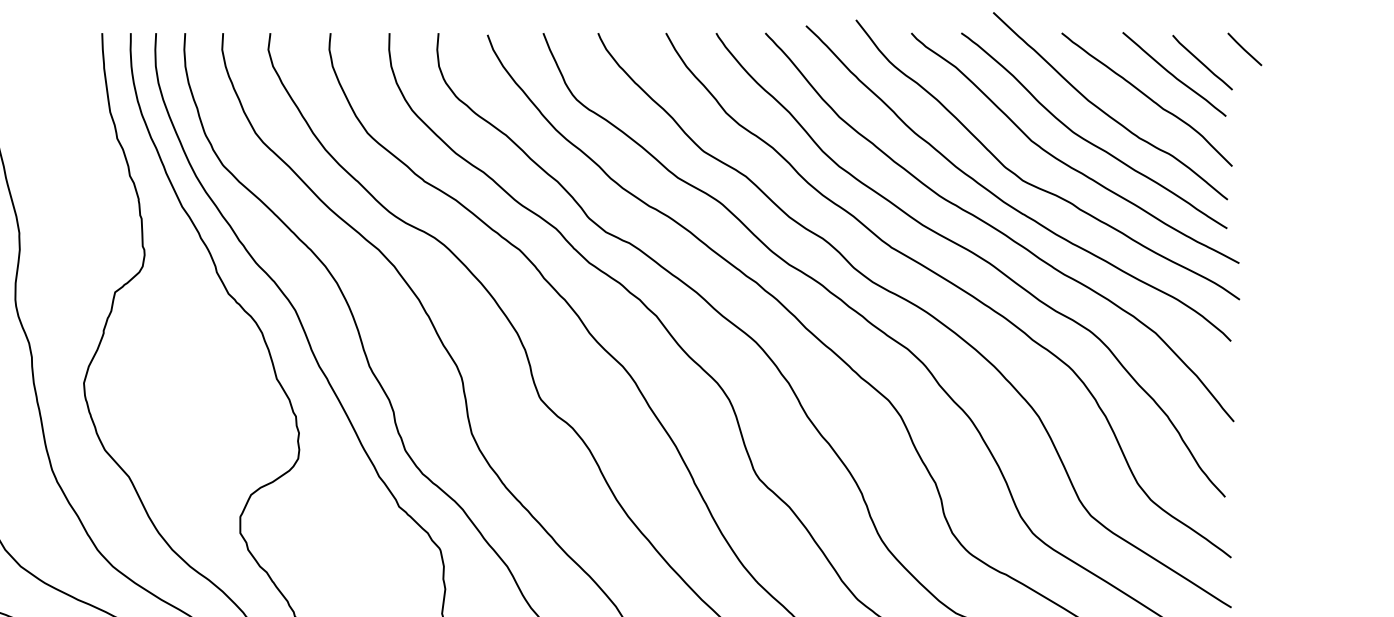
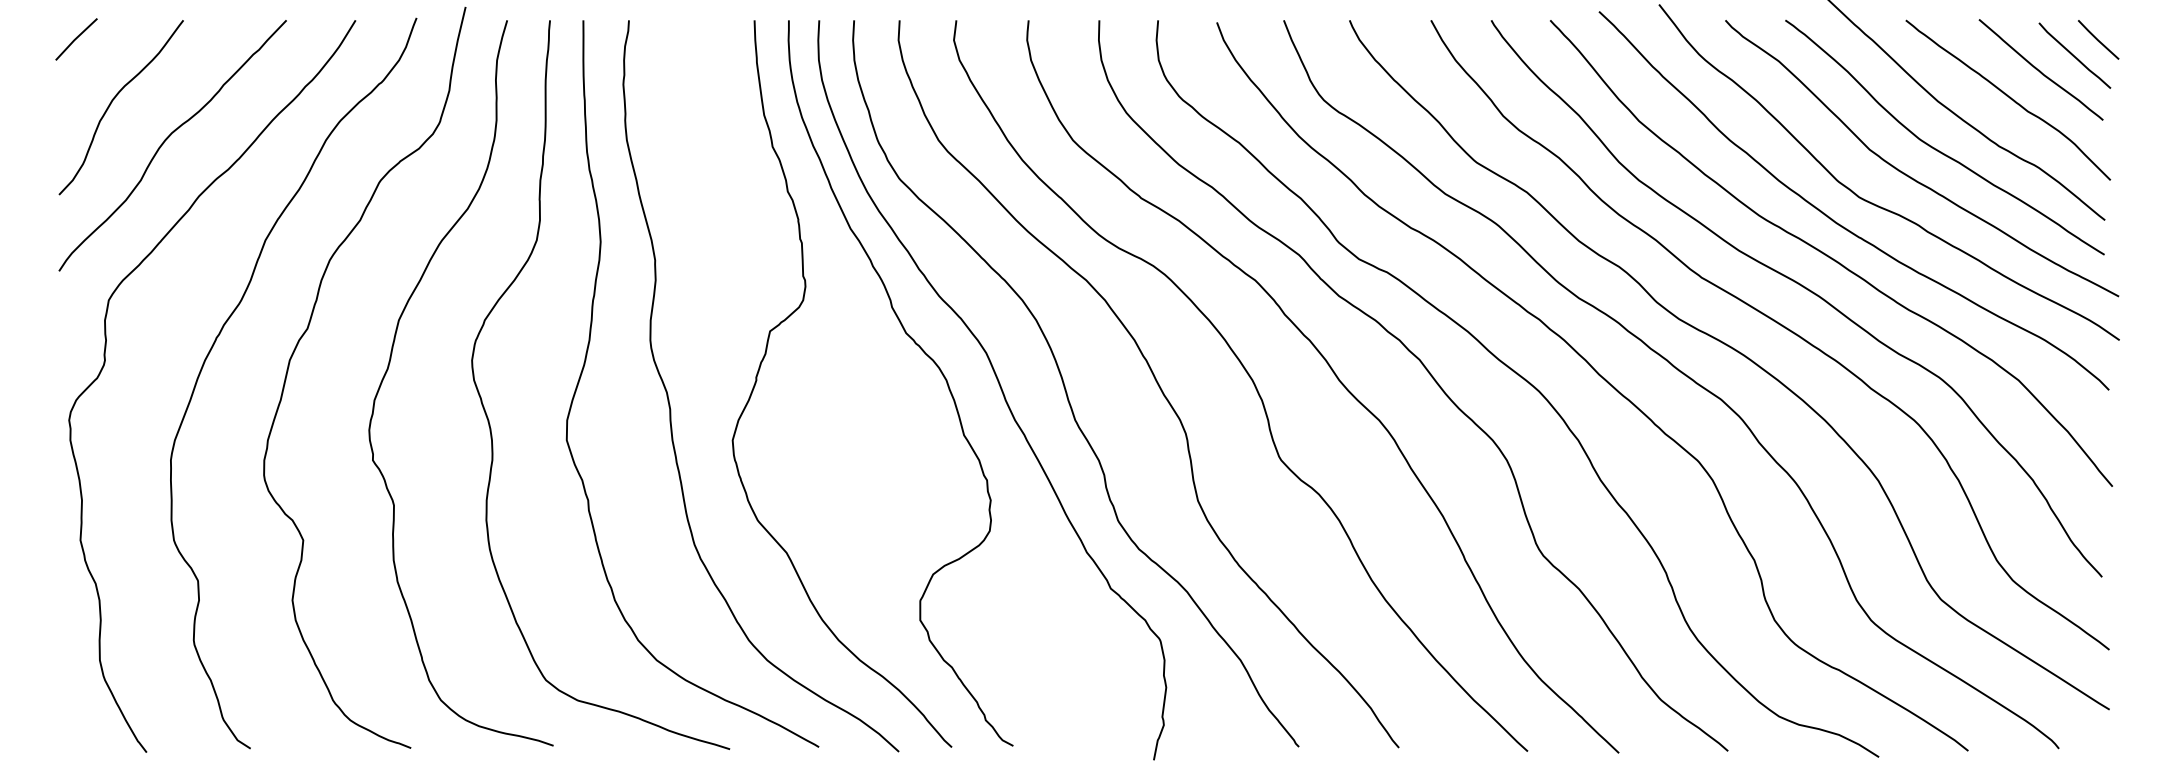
line: (1244, 49) -> (2098, 39), moved

